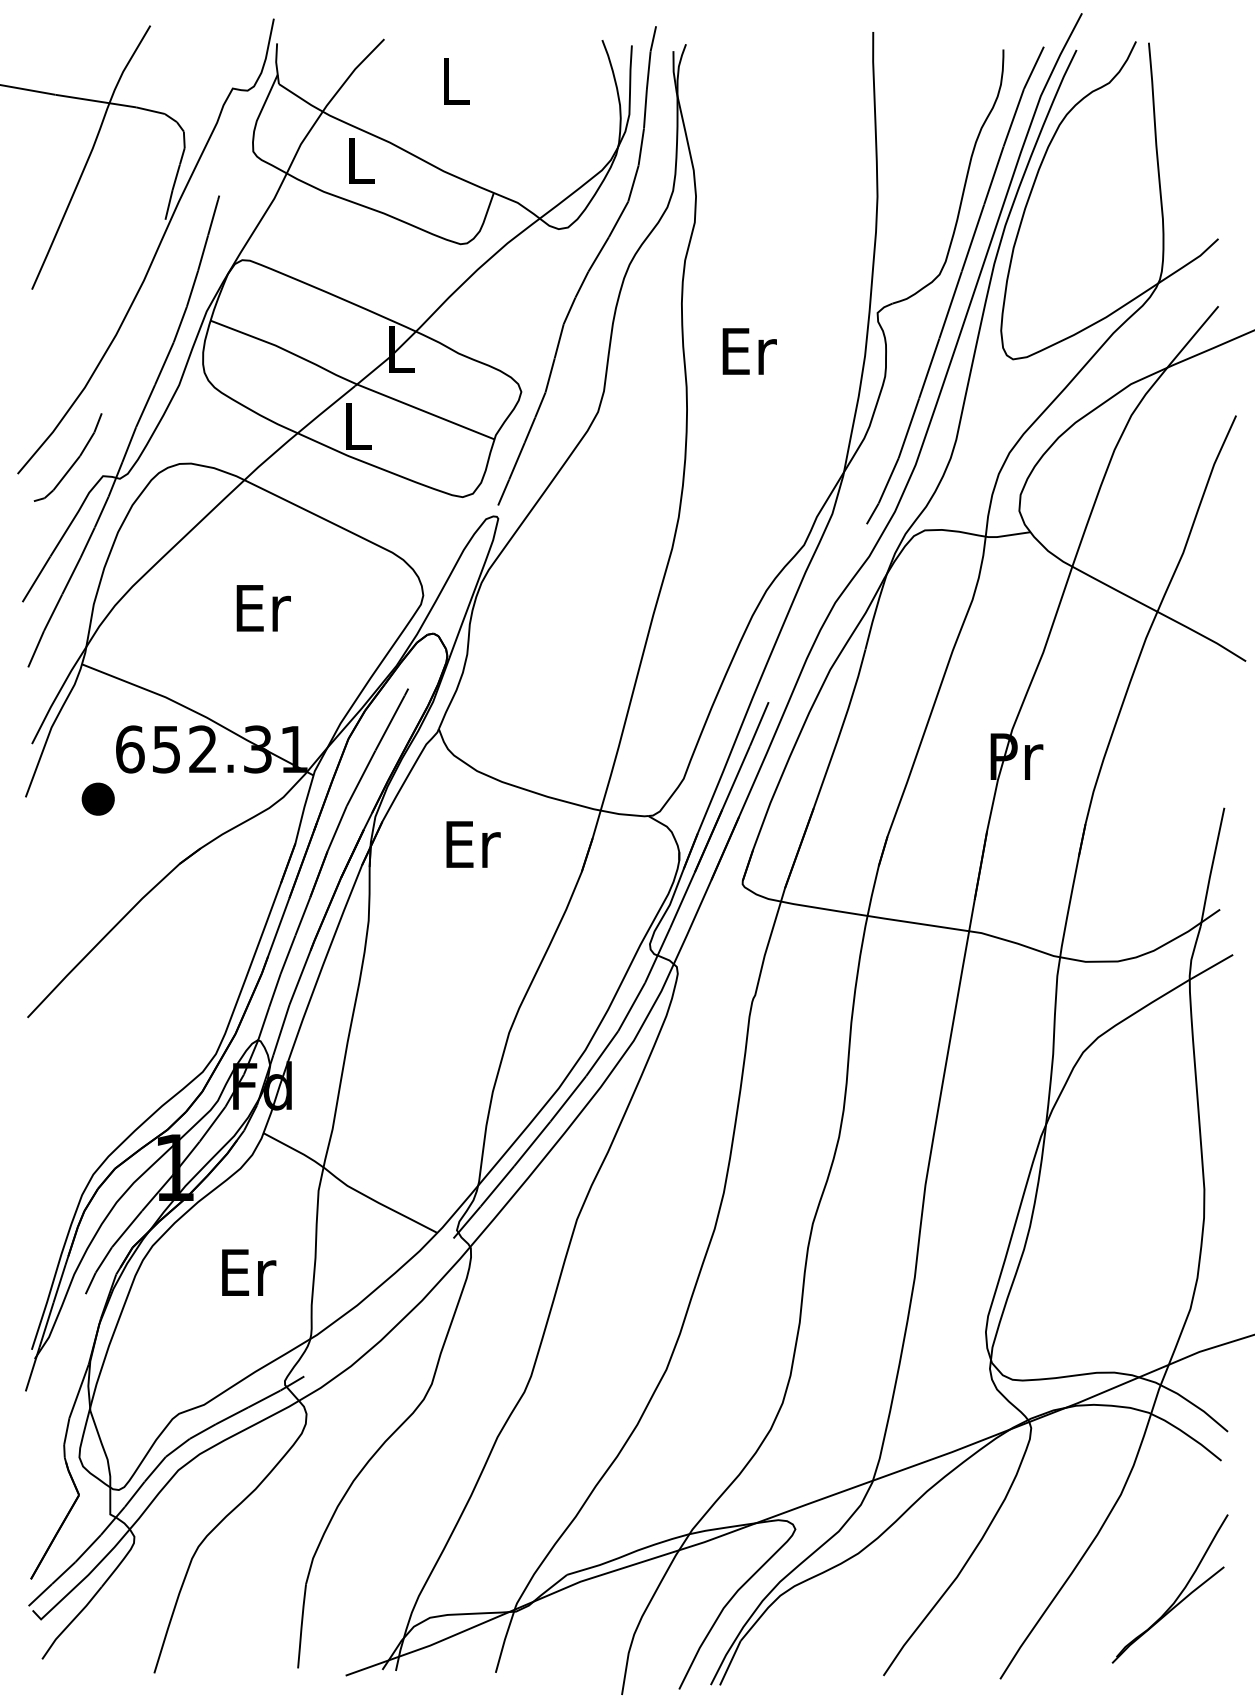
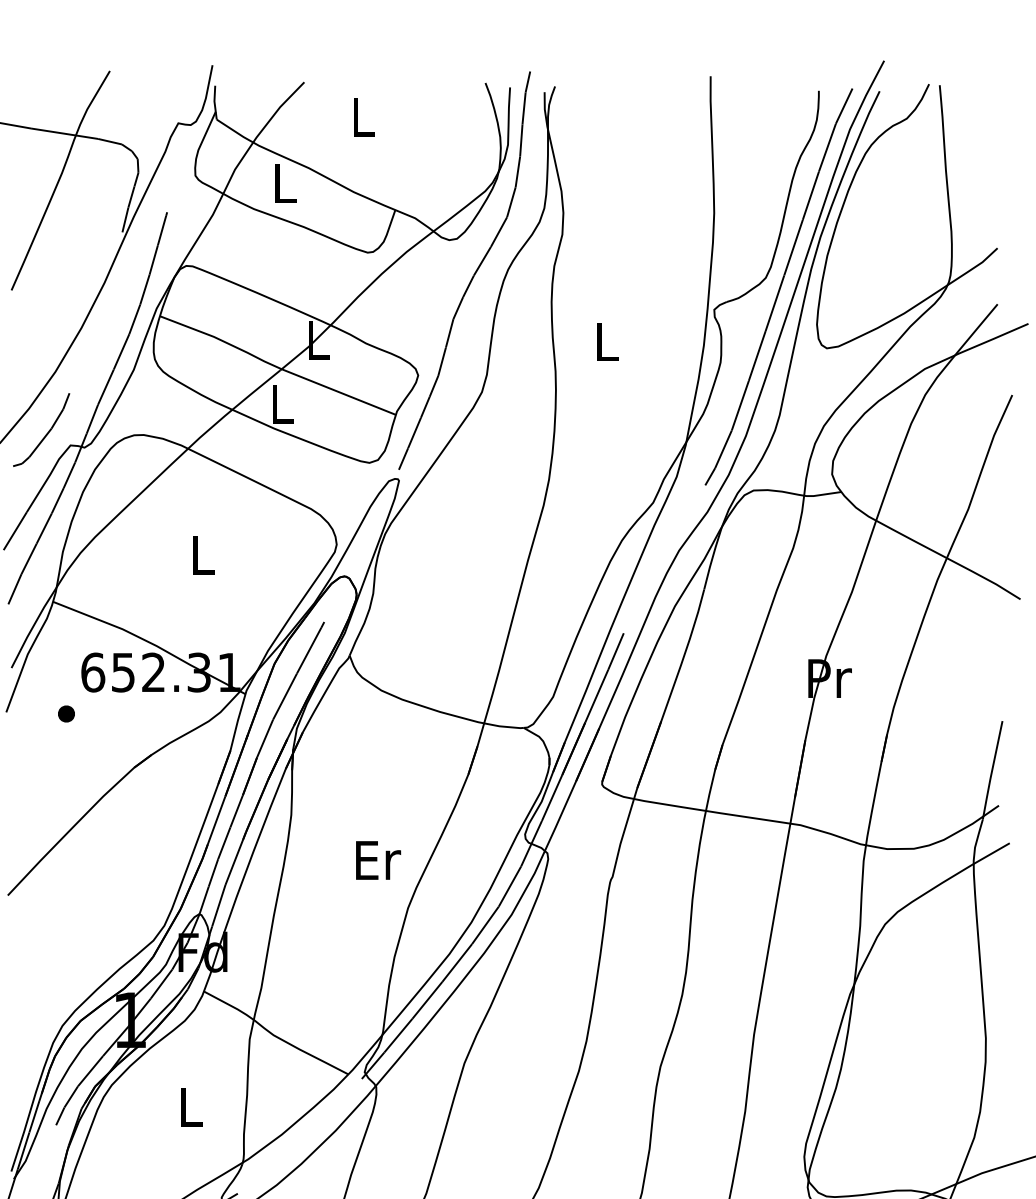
text: (749, 351) -> (607, 341), Er -> L
text: (263, 608) -> (203, 555), Er -> L
part: (97, 799) -> (65, 714), size x0.62
text: (473, 844) -> (378, 860), moved
text: (249, 1272) -> (192, 1107), Er -> L

